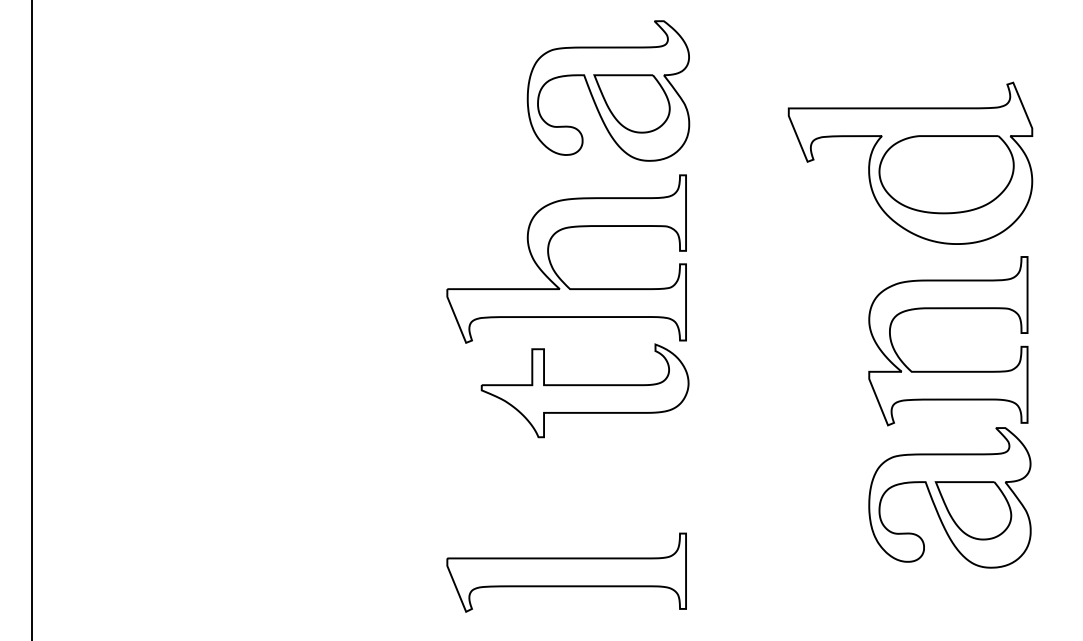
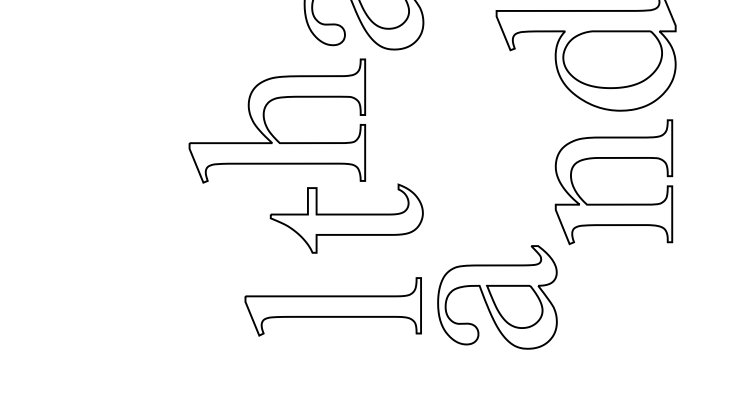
part: (551, 262) -> (266, 123), moved
part: (949, 497) -> (497, 297), moved
part: (566, 572) -> (333, 306), moved

